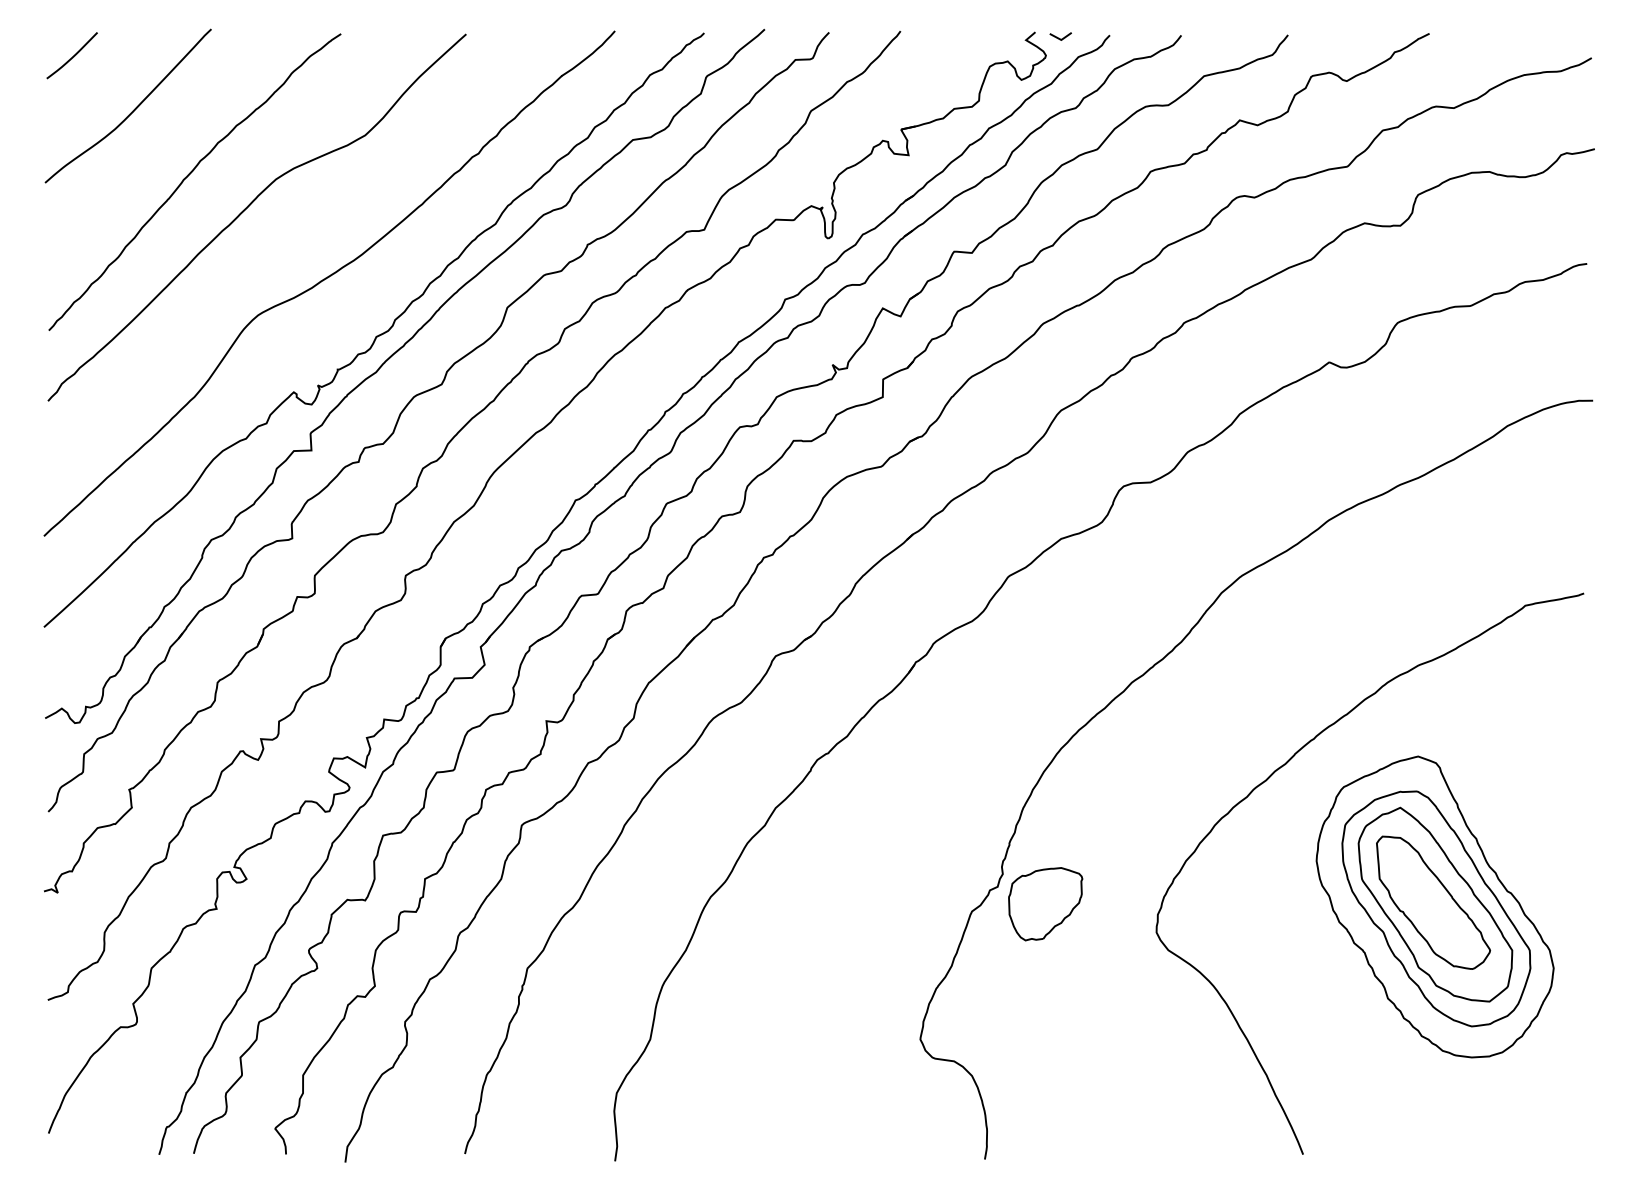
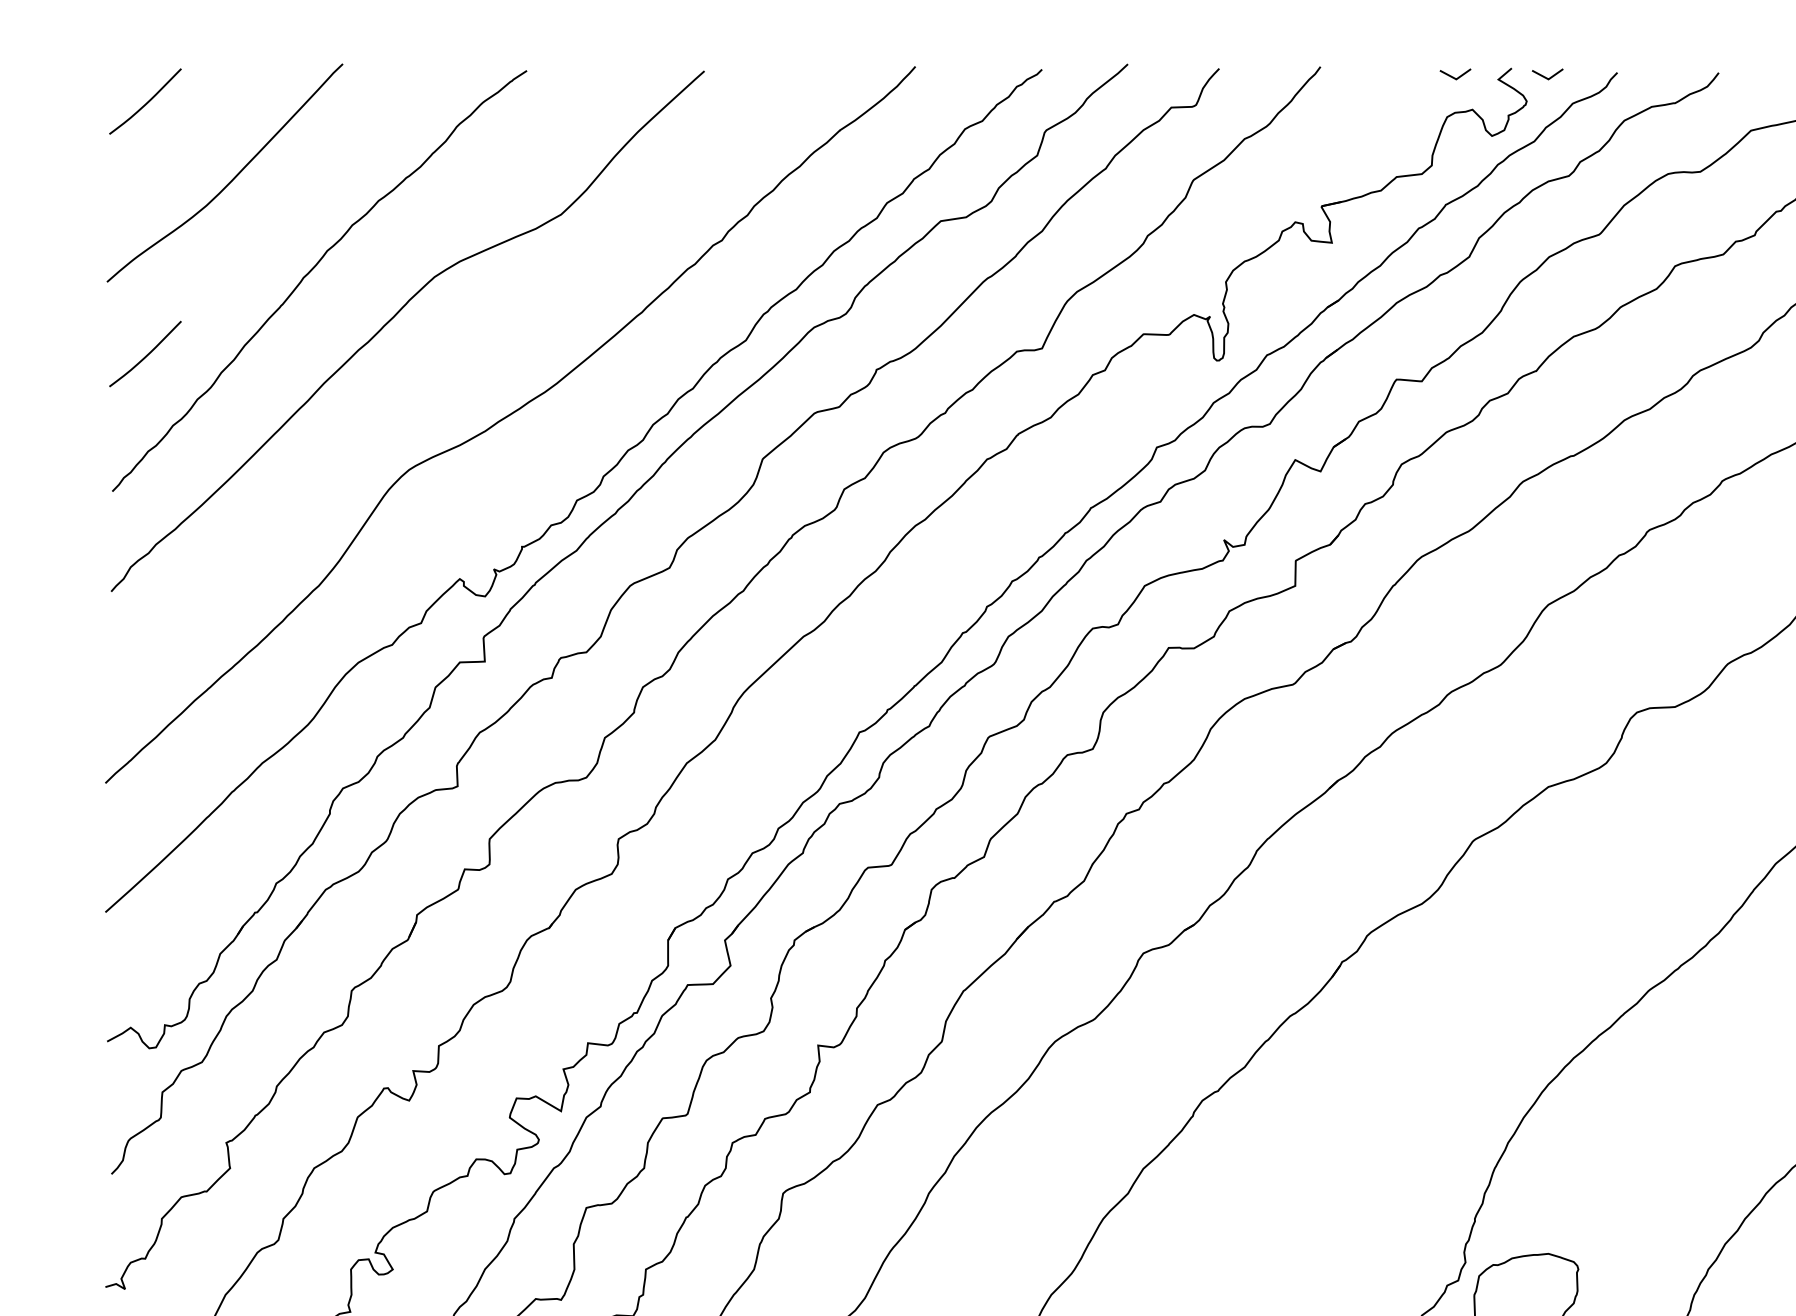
line: (995, 38) -> (1455, 77), added
curve: (72, 234) -> (145, 355), added

